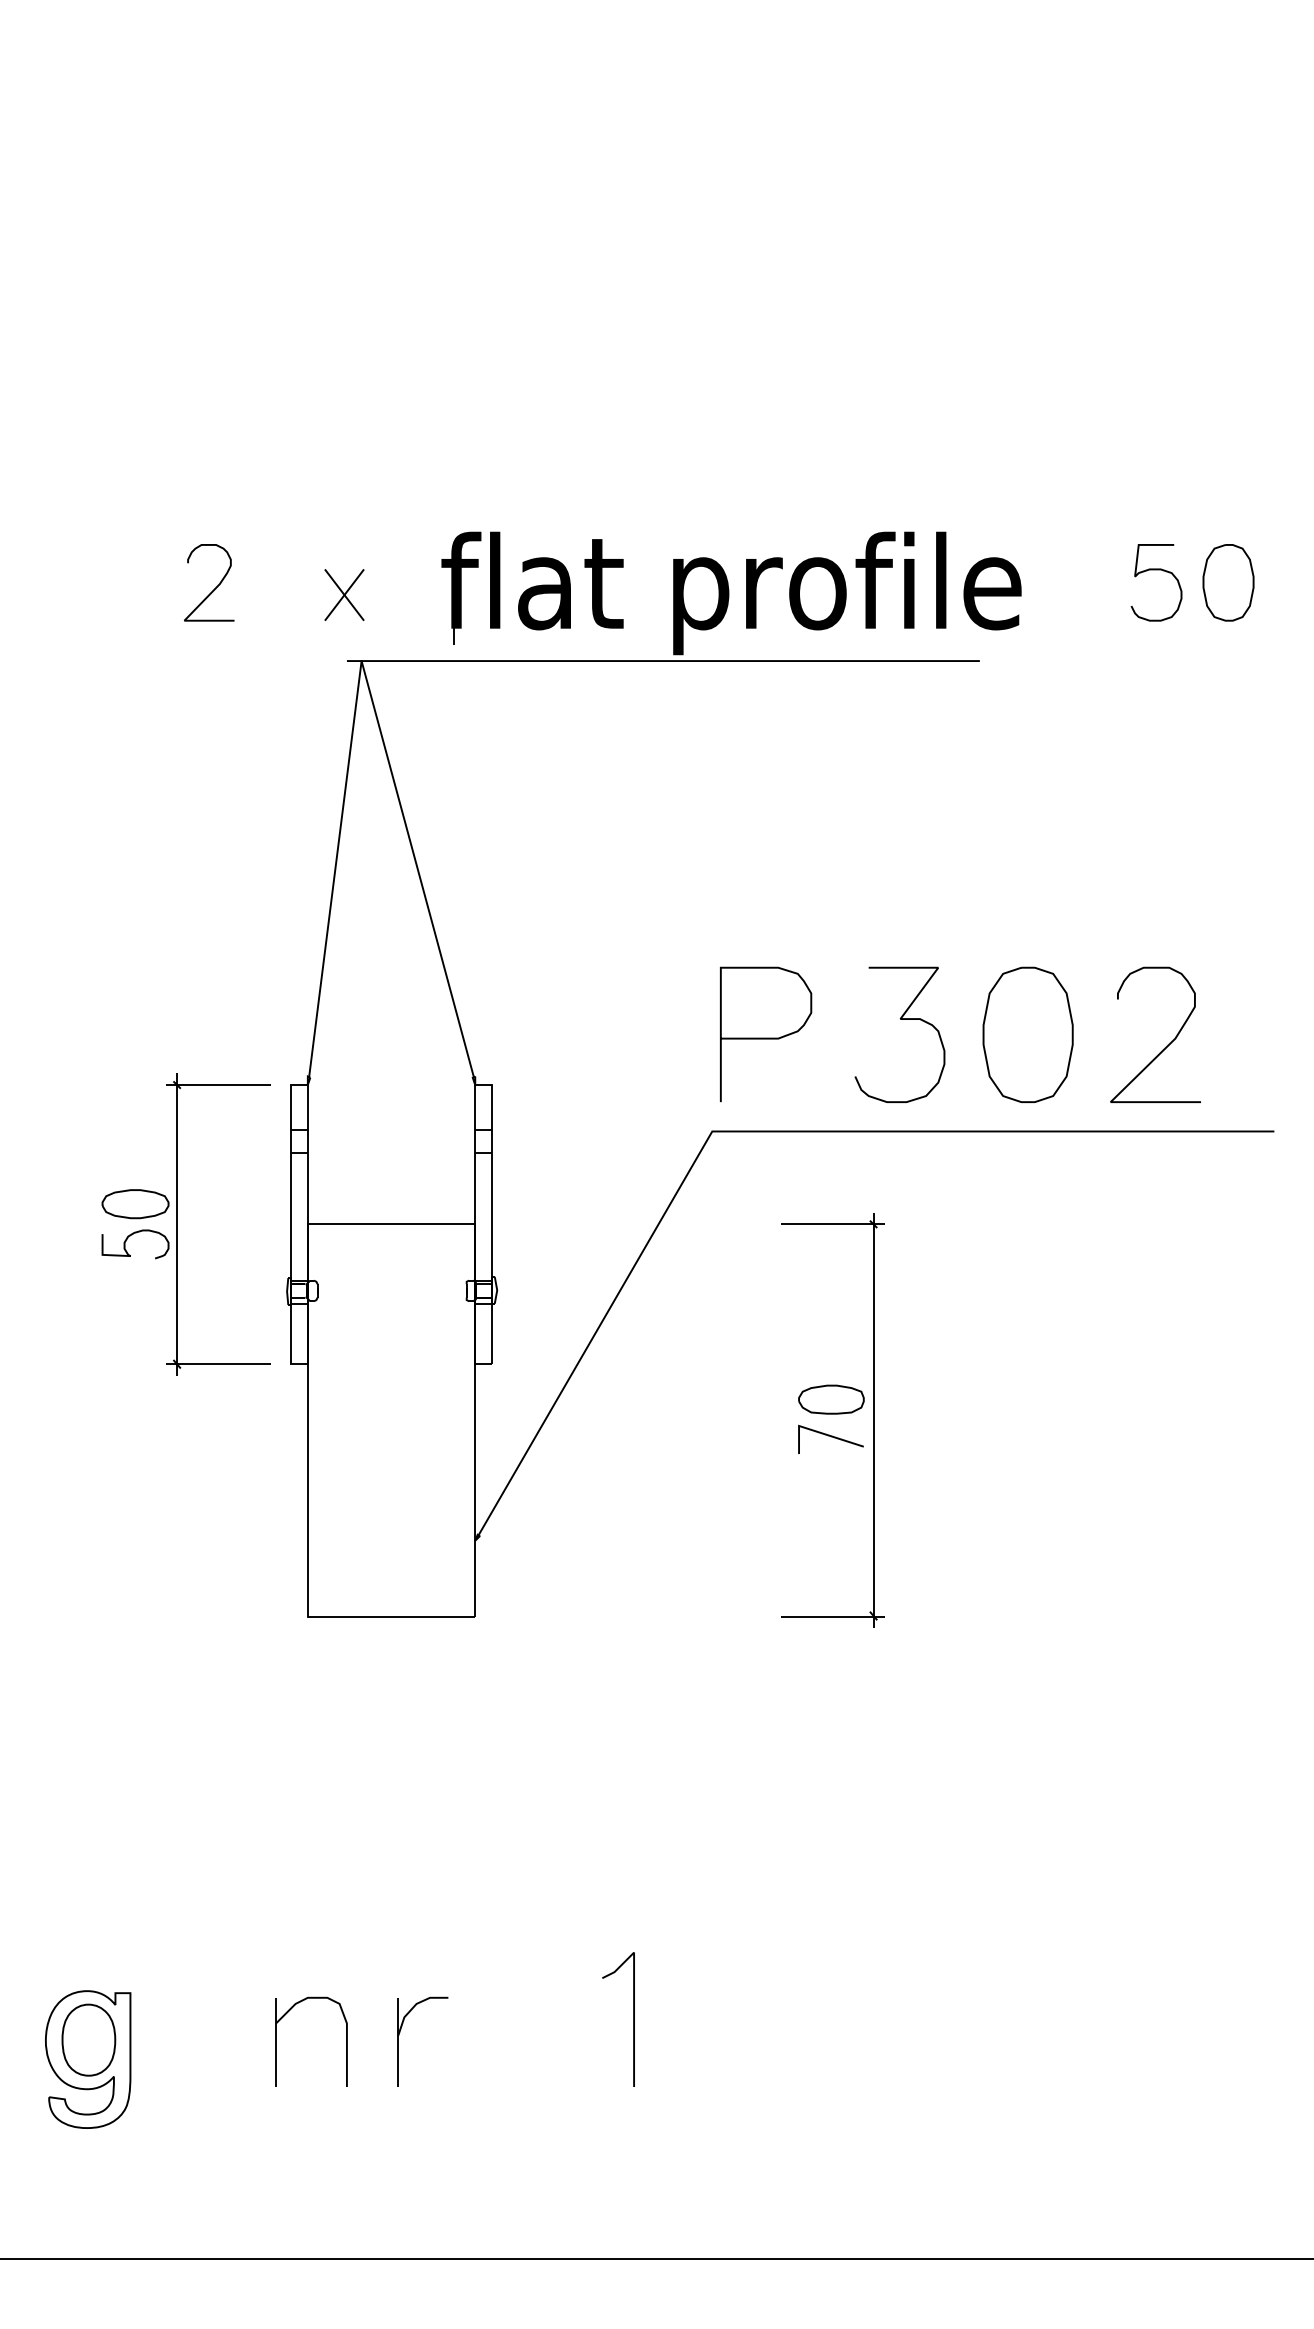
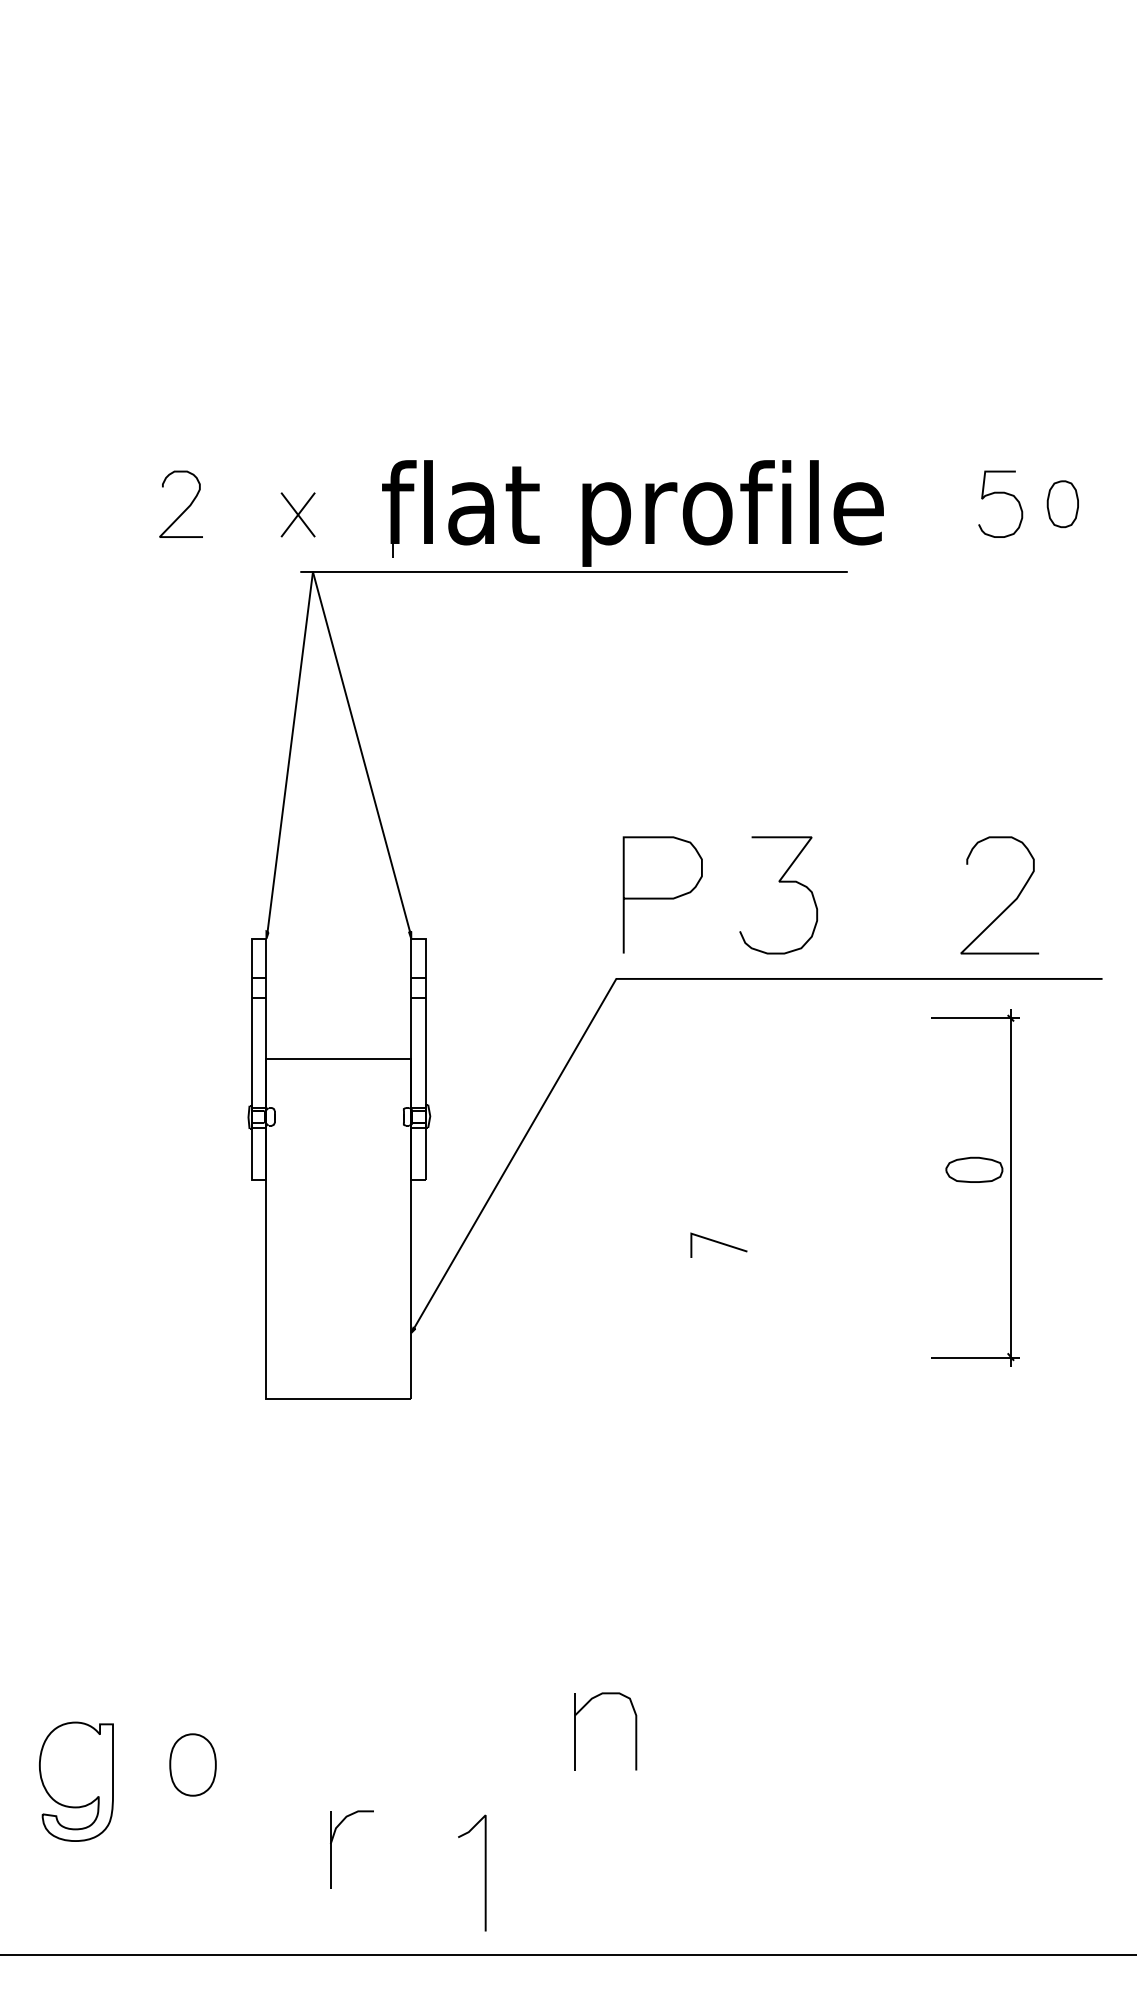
part: (1228, 581) -> (1062, 503), size x0.7
part: (1028, 1035) -> (889, 895), removed
part: (177, 1223) -> (153, 1058), removed
part: (832, 1419) -> (975, 1187), moved
curve: (632, 2018) -> (484, 1872), moved
part: (88, 2039) -> (192, 1764), moved
part: (276, 2041) -> (575, 1731), moved
part: (399, 2041) -> (331, 1849), moved

